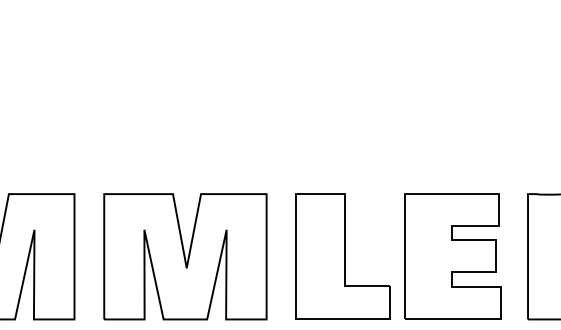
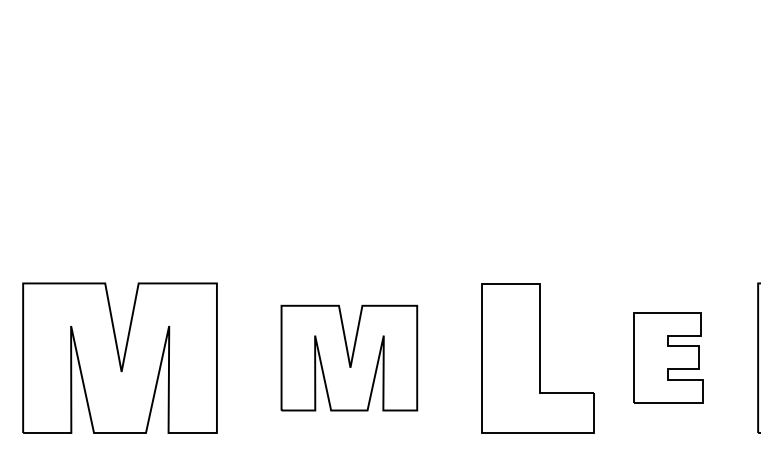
part: (185, 256) -> (349, 357), size x0.7
part: (452, 256) -> (668, 357), size x0.6

